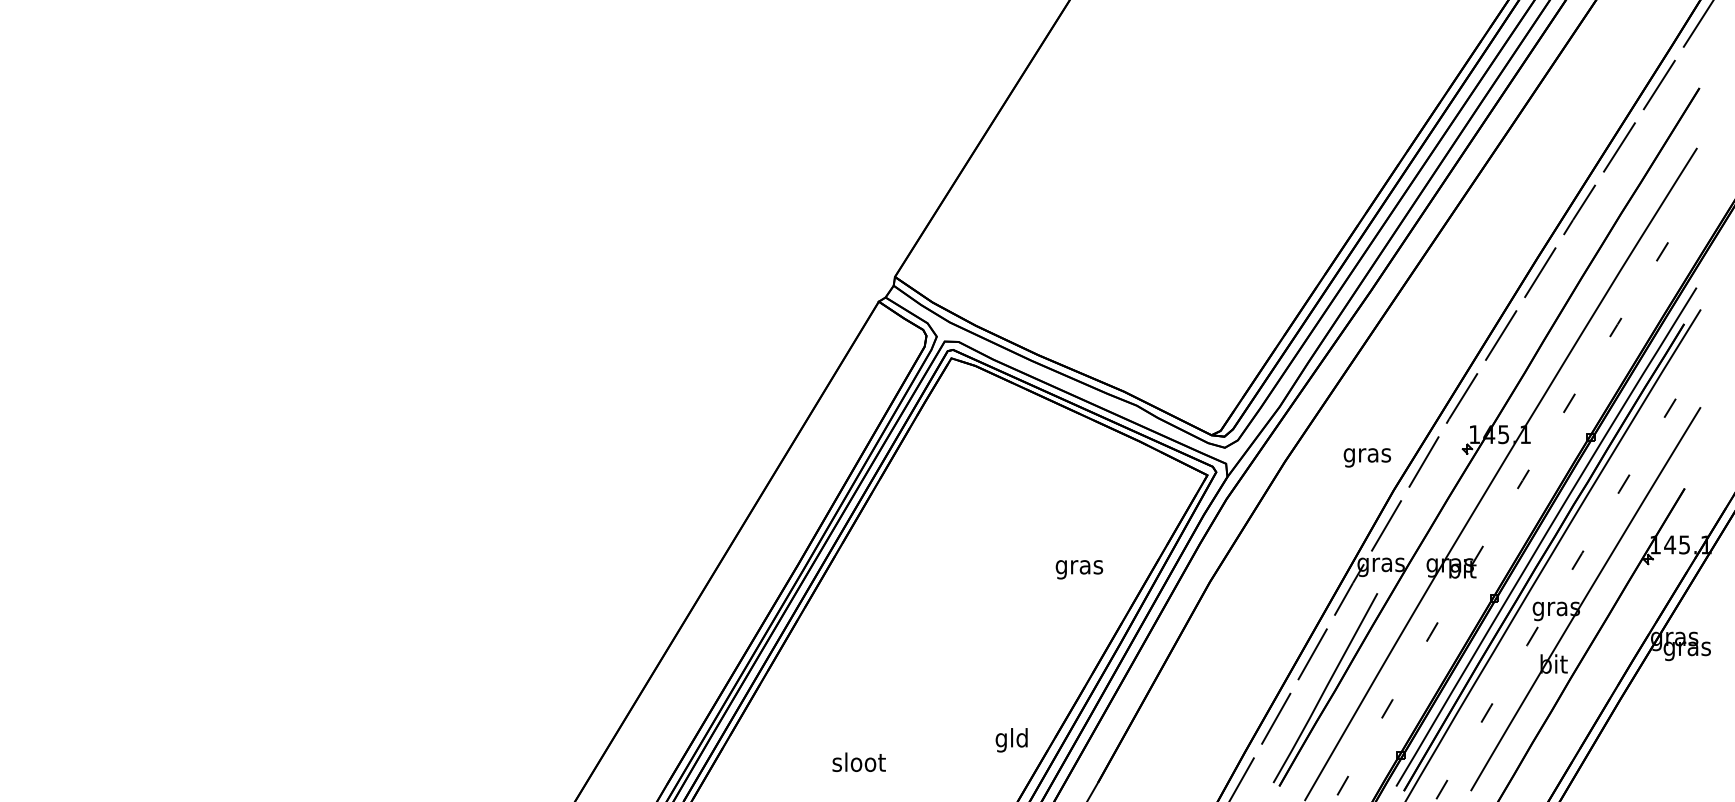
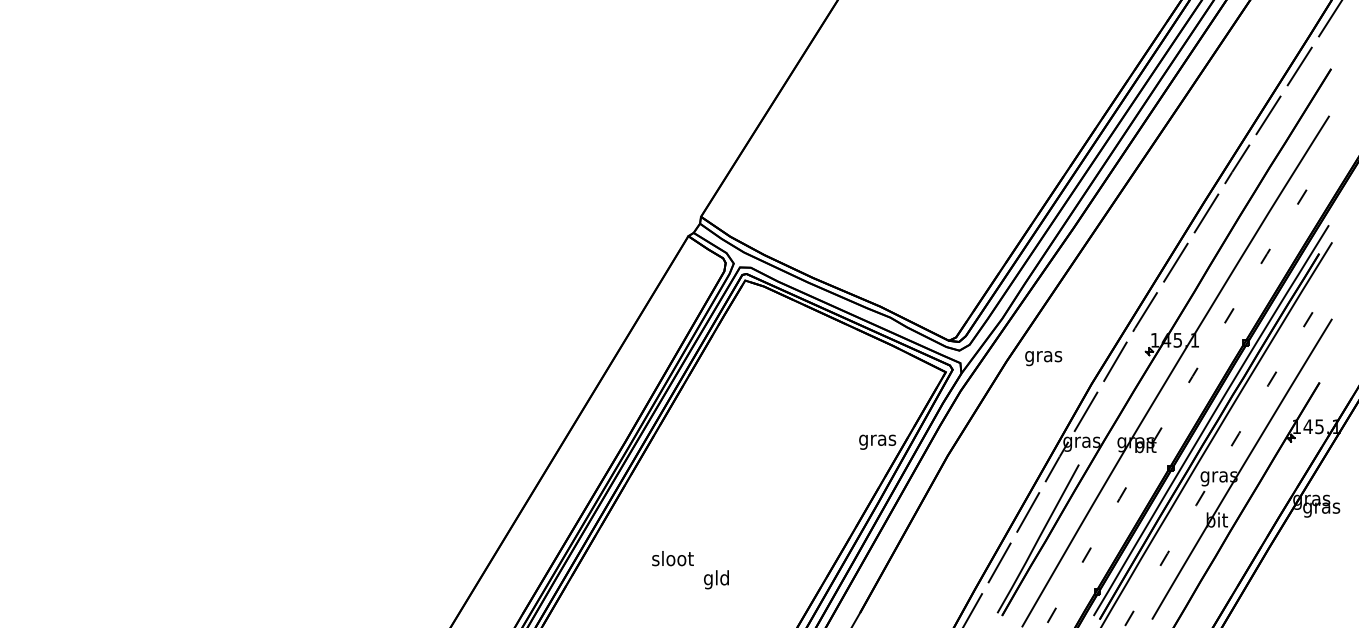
text: (1367, 457) -> (1043, 358), moved
text: (1079, 569) -> (877, 442), moved
text: (1011, 740) -> (716, 579), moved
text: (858, 761) -> (672, 557), moved

